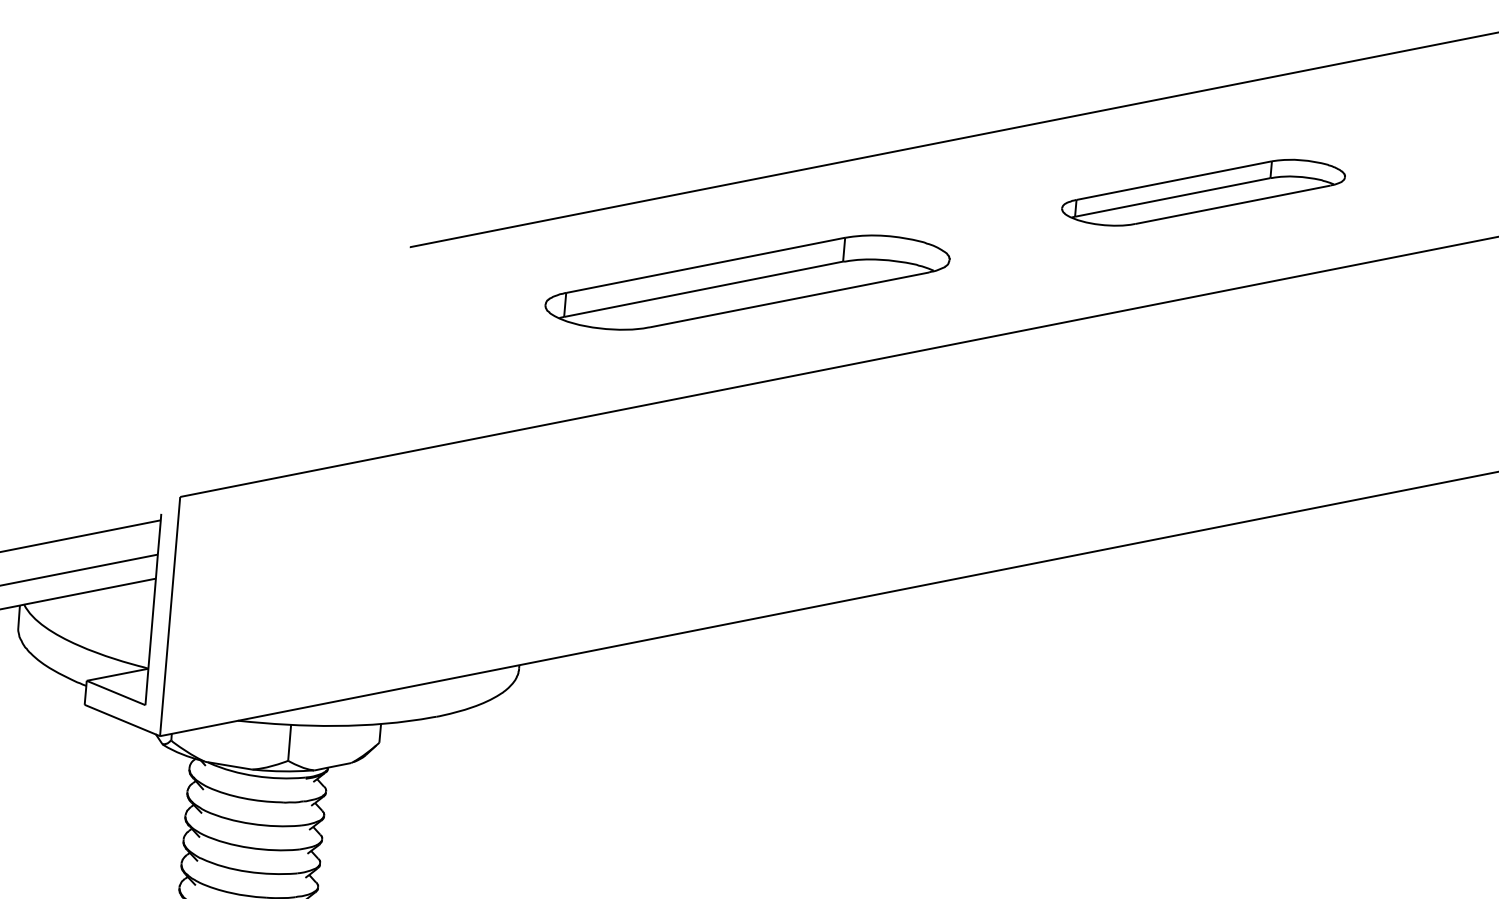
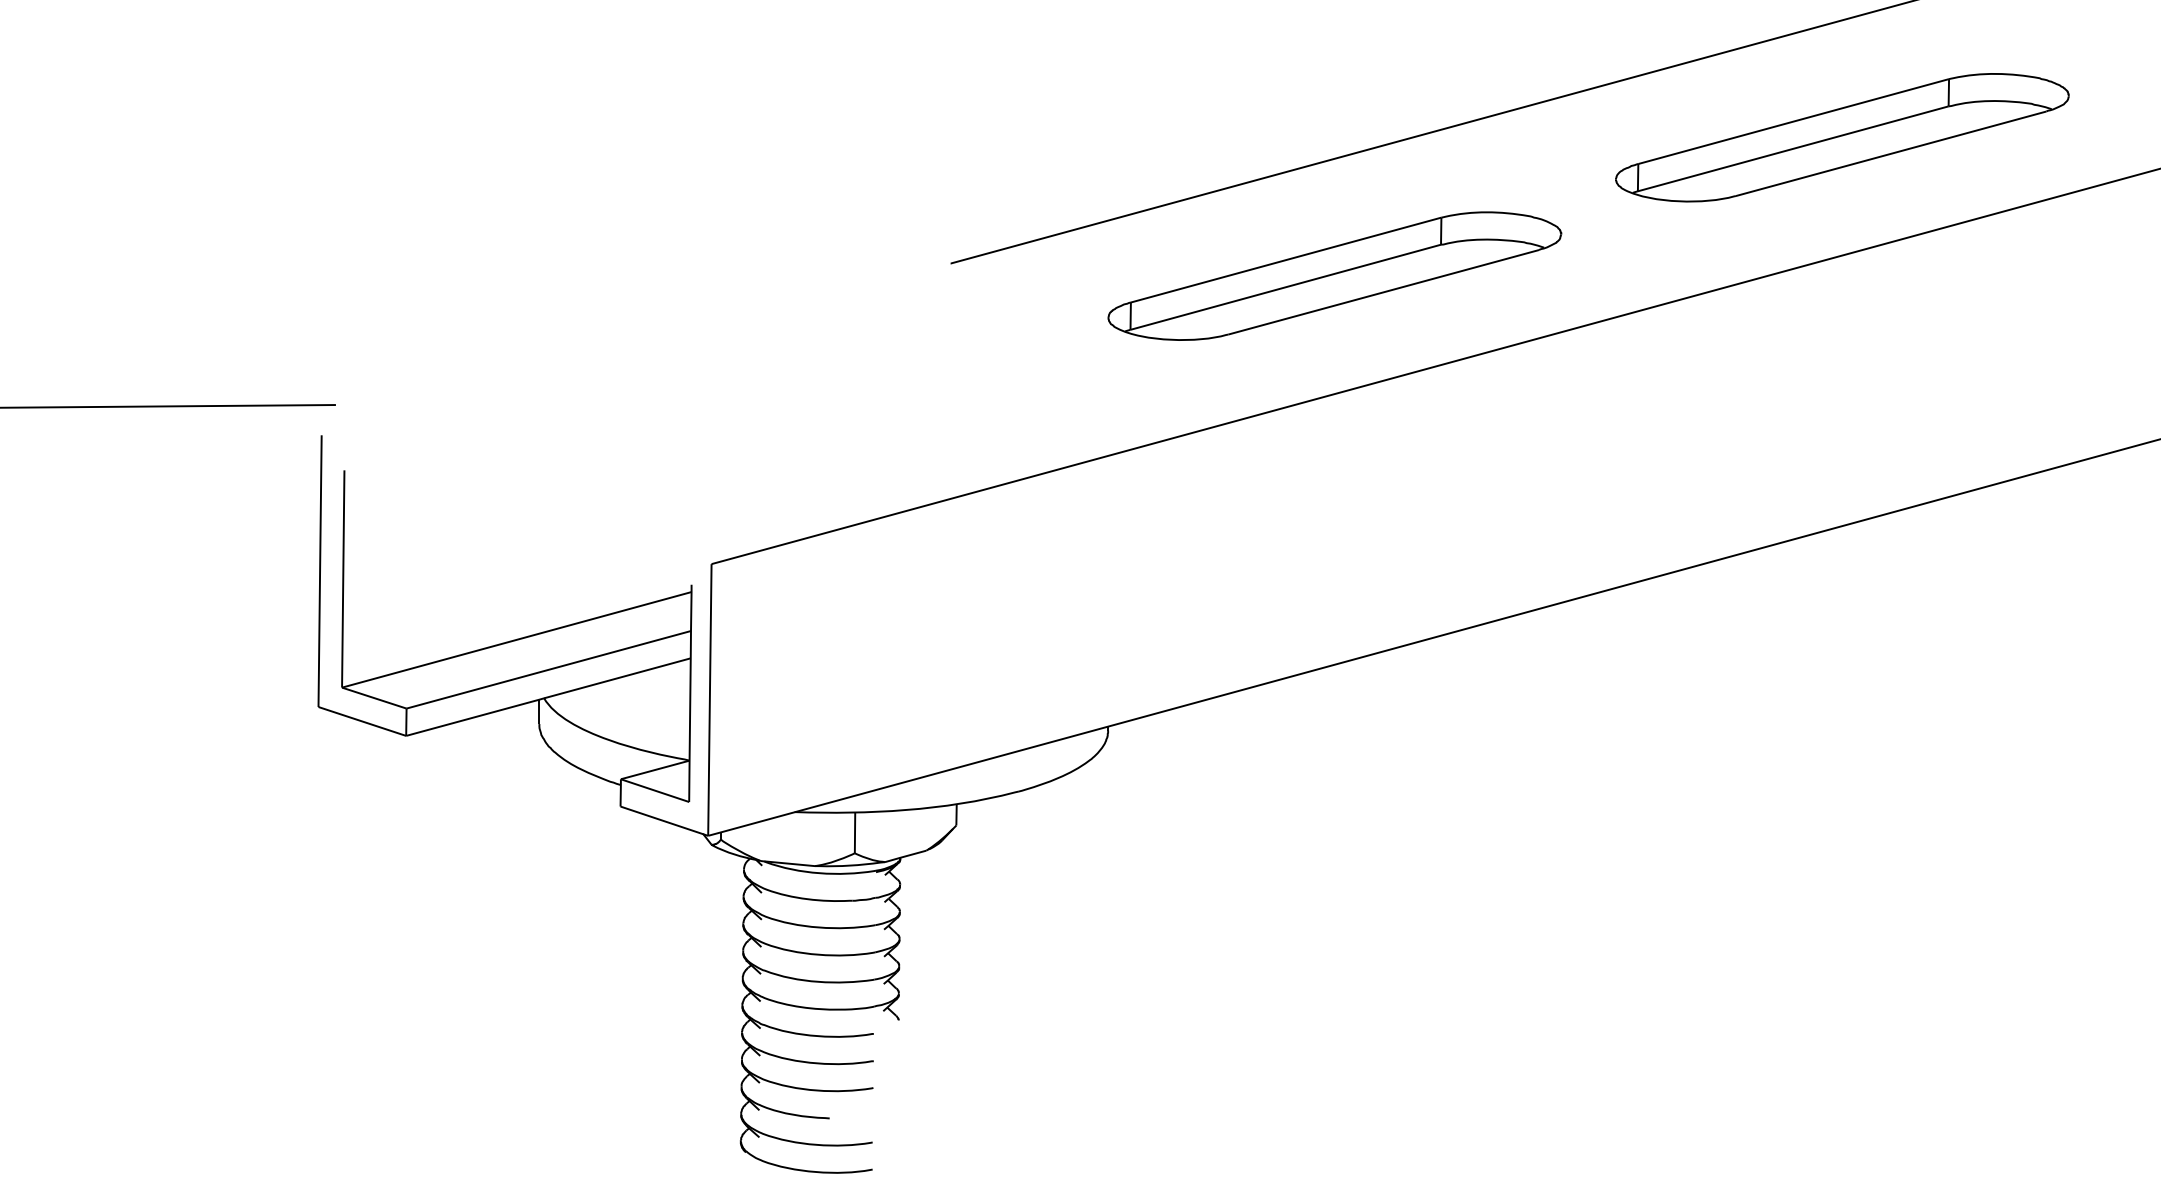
part: (1203, 192) -> (1842, 137), size x1.43

